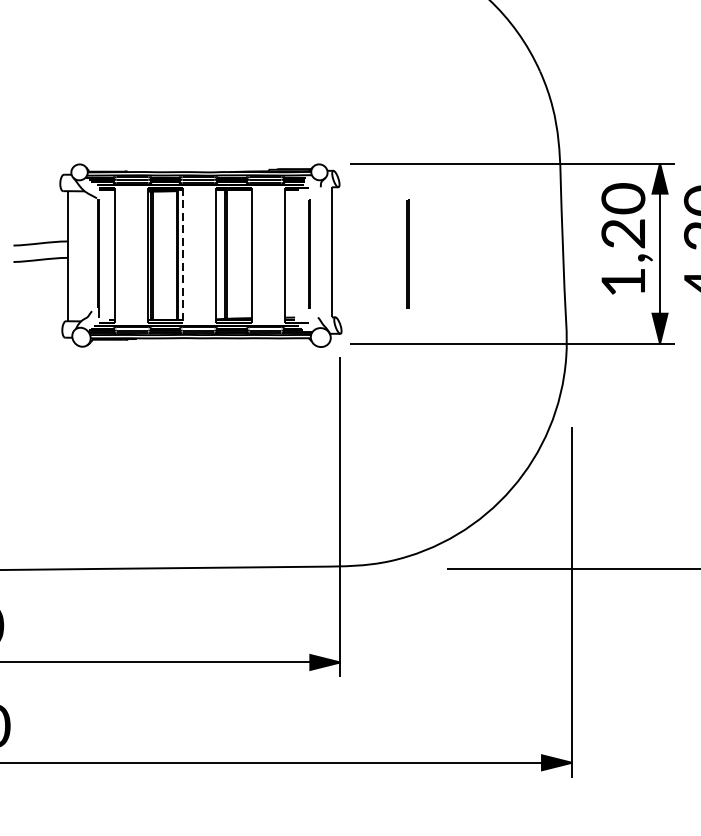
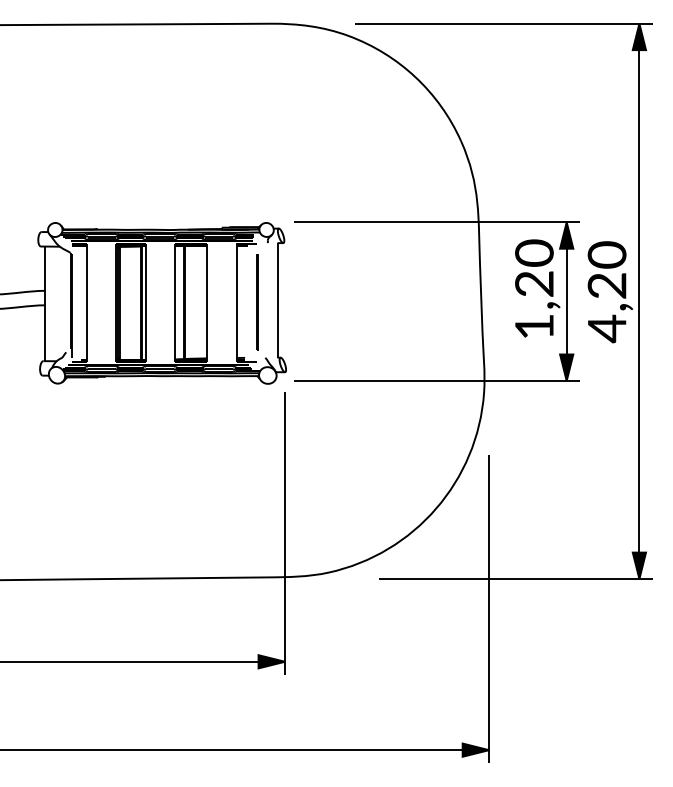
line: (407, 254) -> (344, 302), removed
line: (183, 255) -> (146, 303), dashed -> solid

